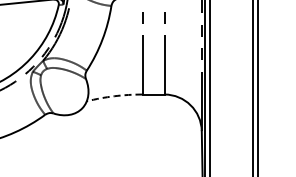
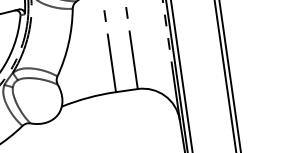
arc: (114, 96) -> (88, 98), dashed -> solid

